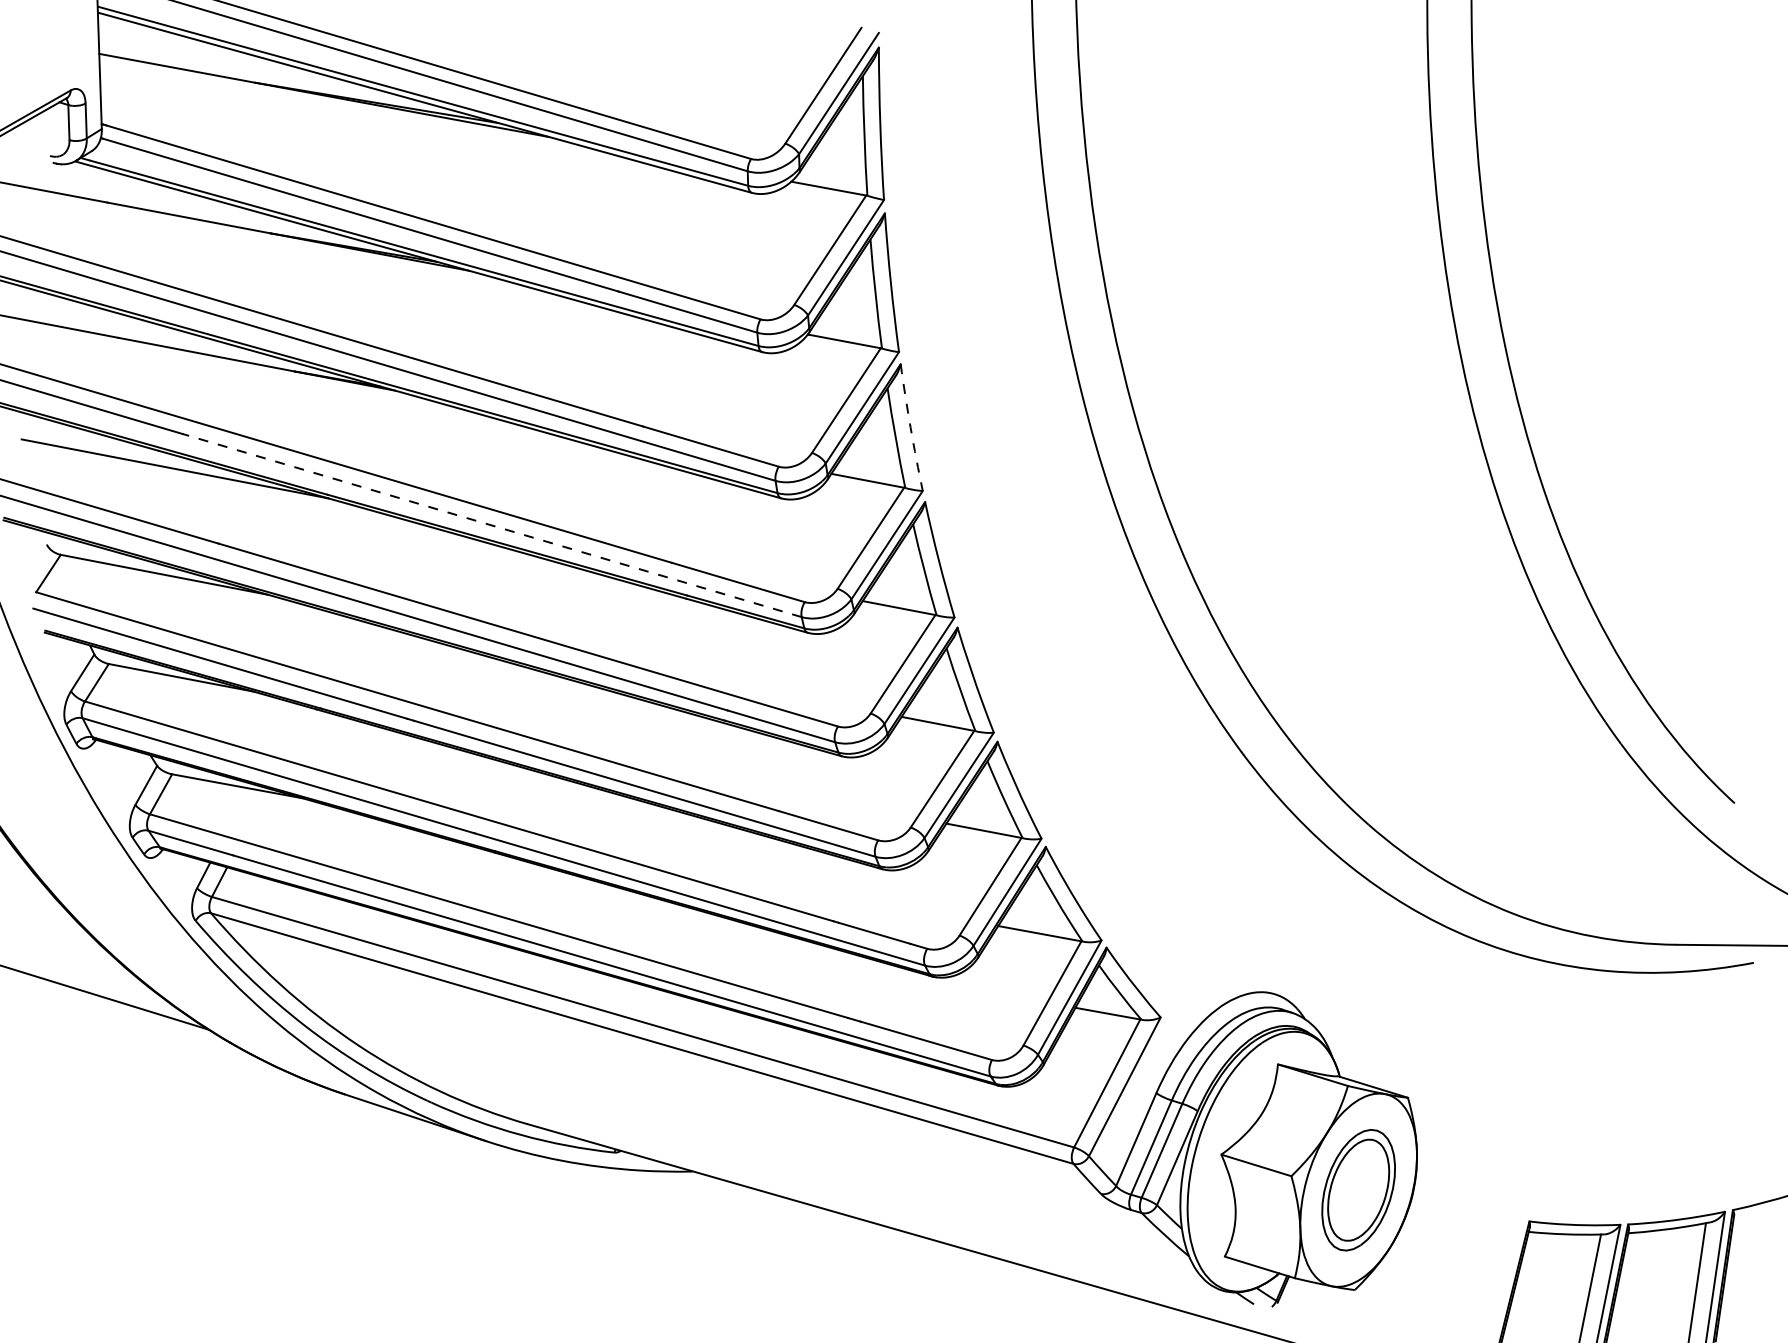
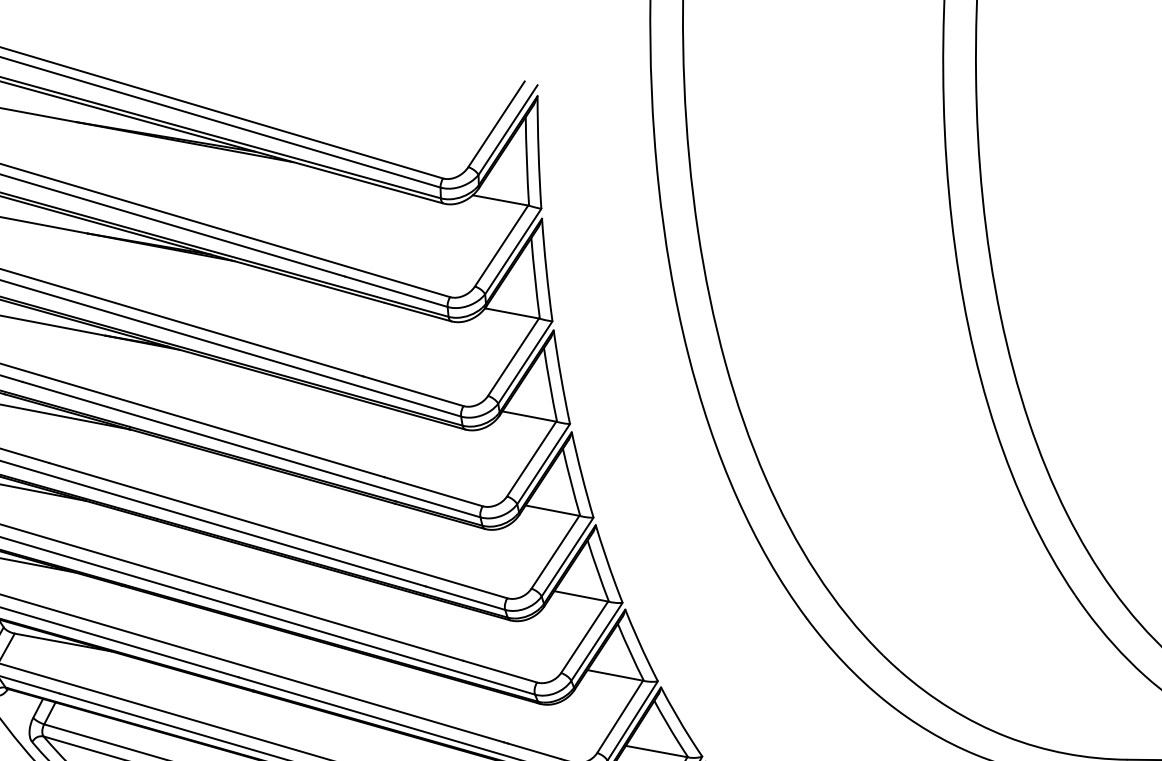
arc: (910, 427) -> (560, 377), dashed -> solid
line: (492, 525) -> (251, 449), dashed -> solid

